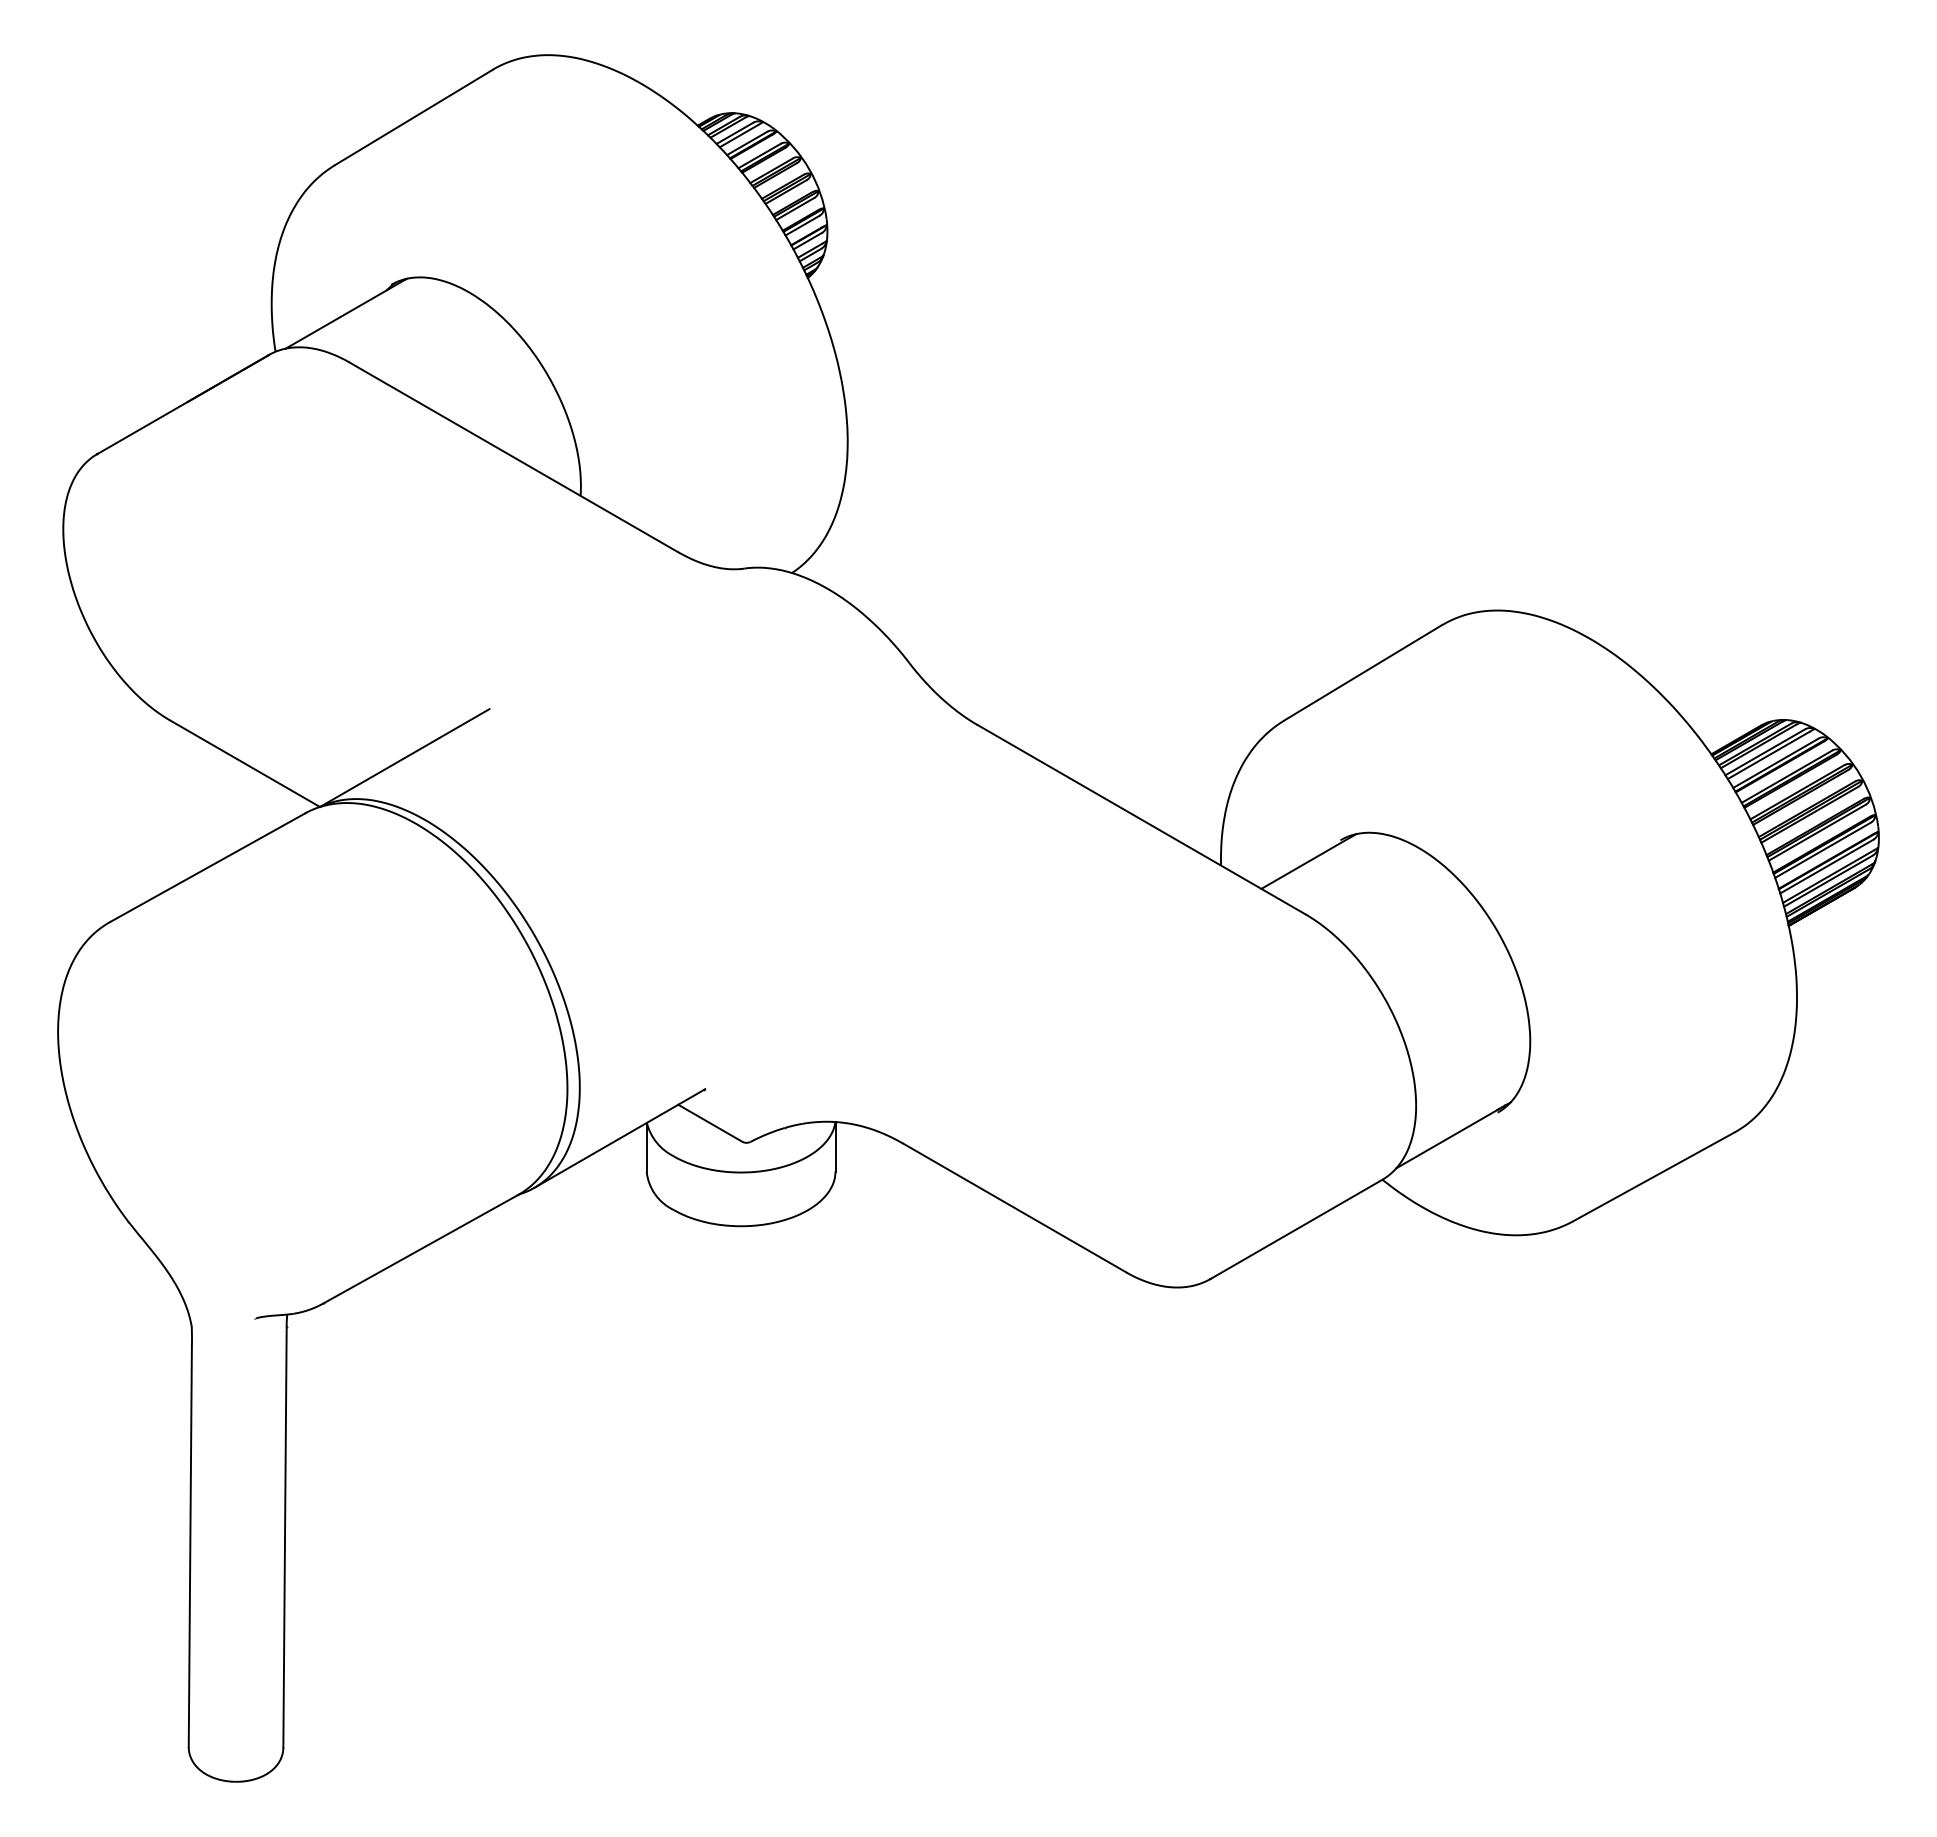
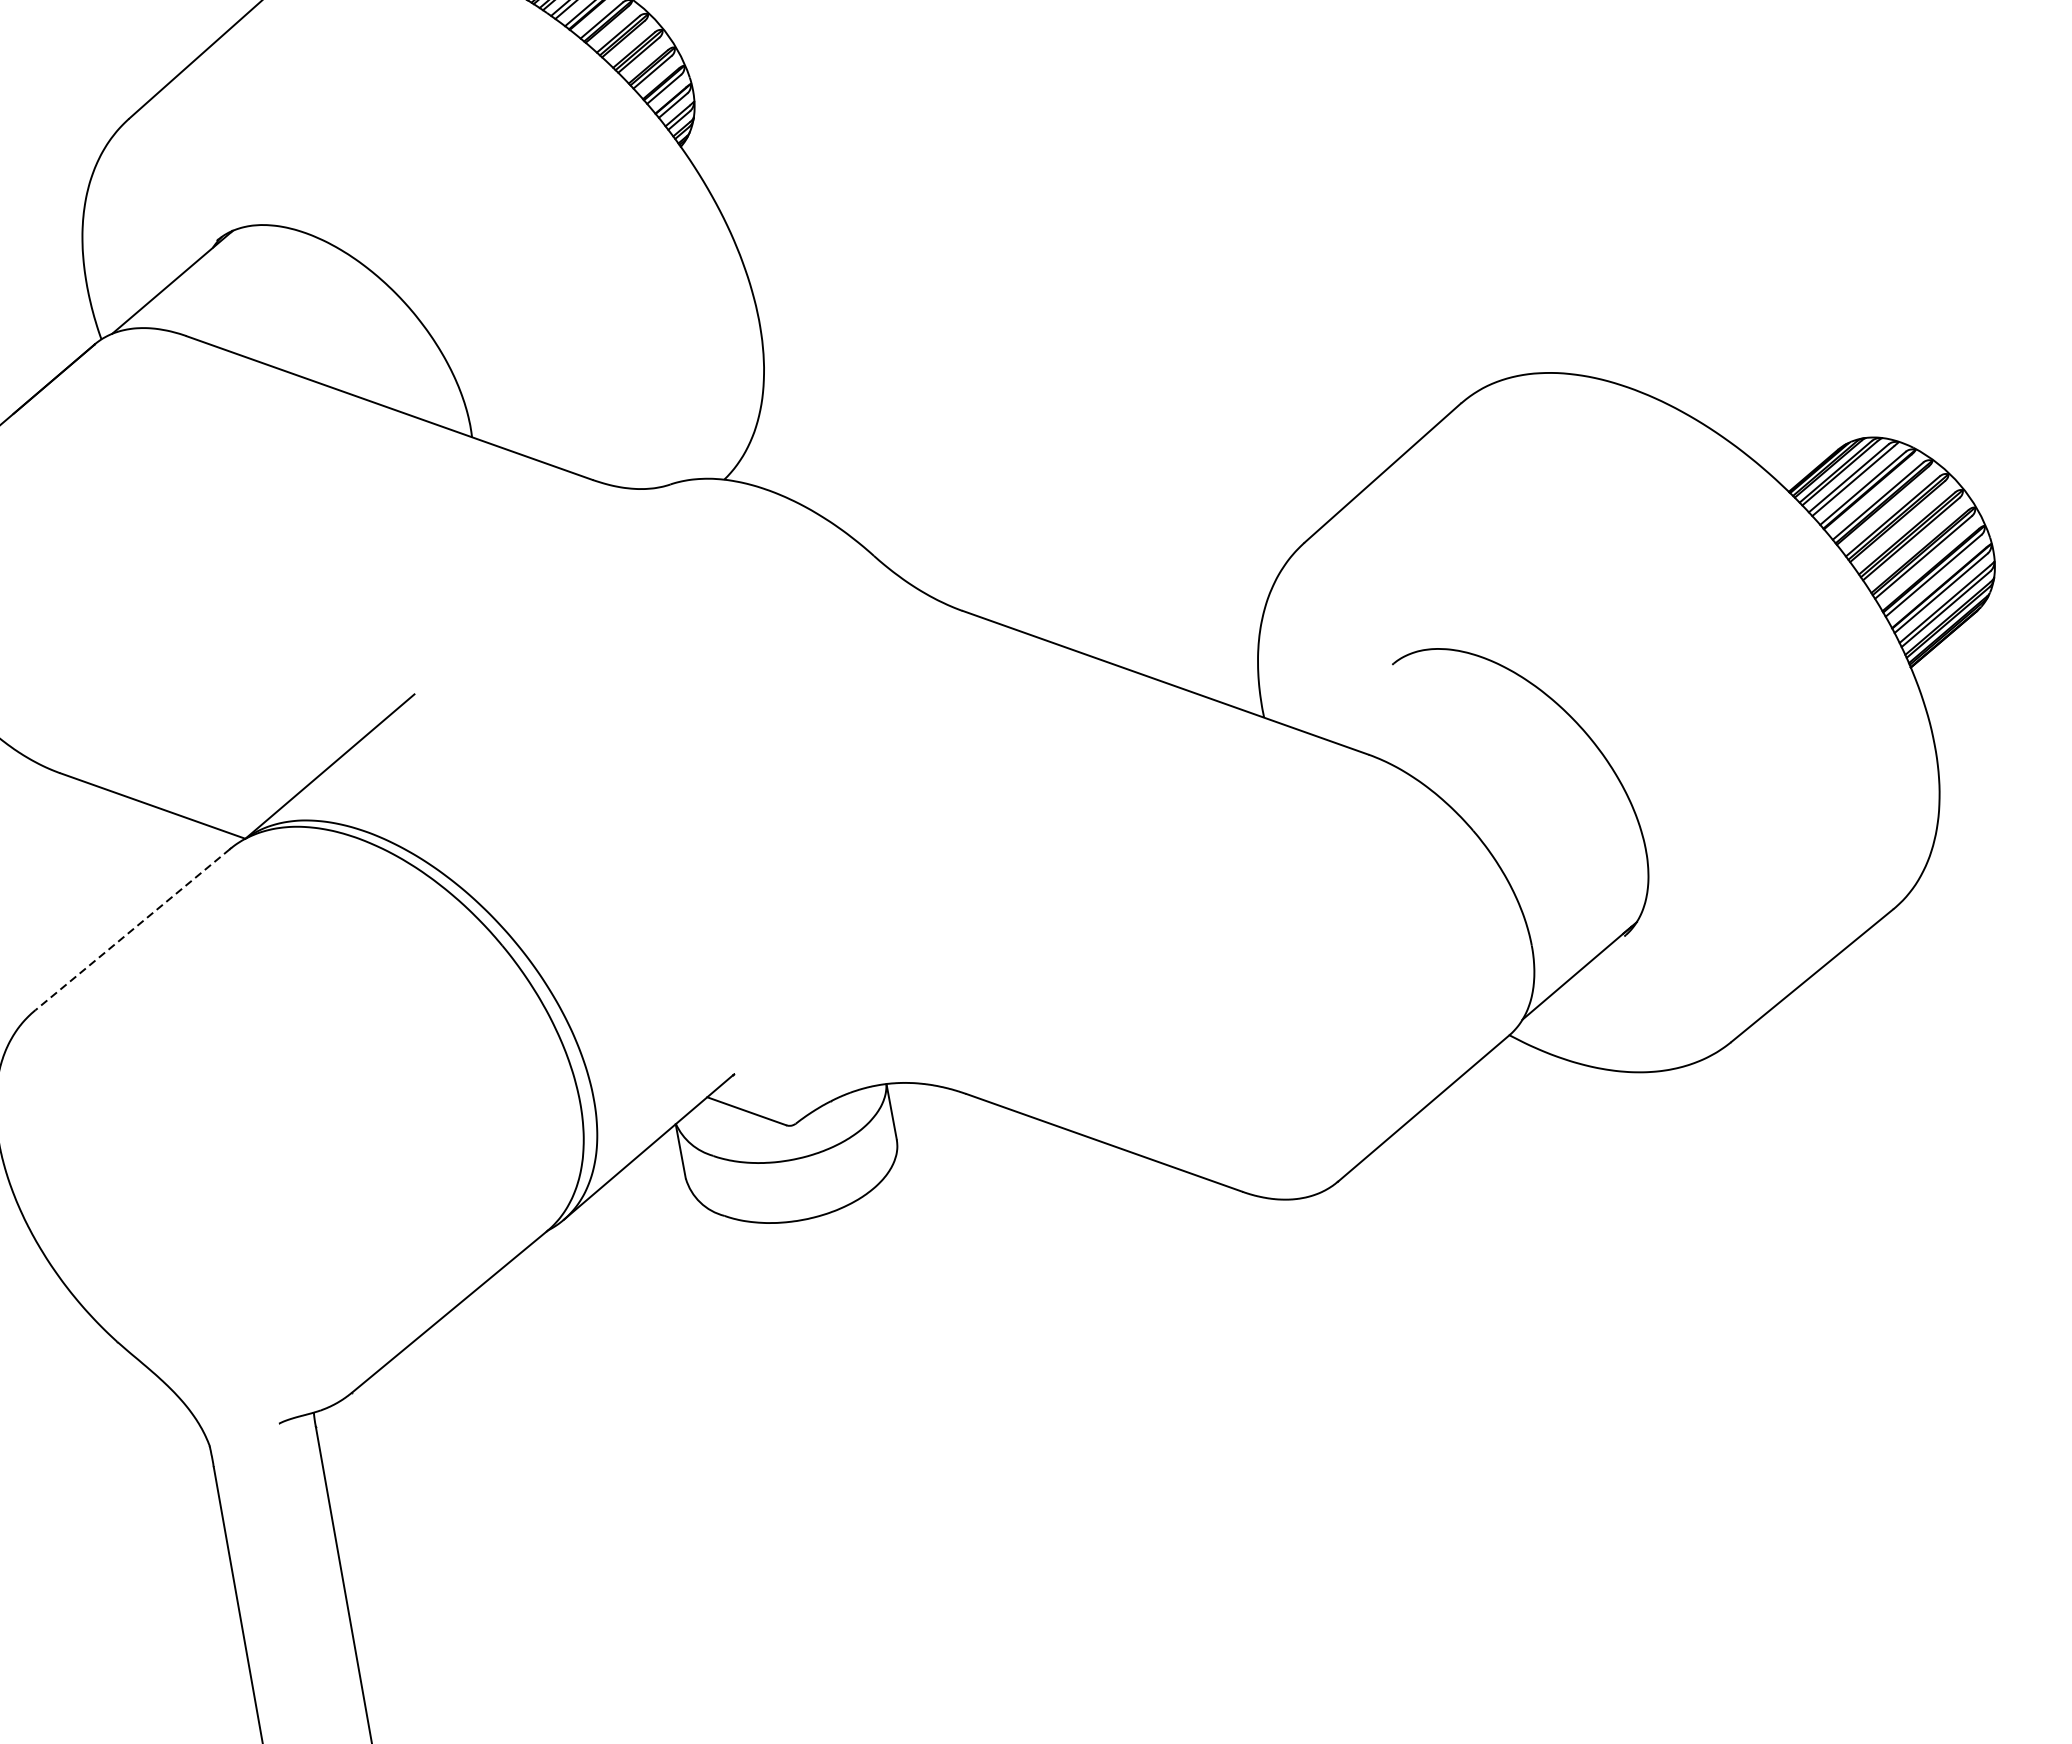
line: (1308, 861) -> (1360, 695), removed
line: (207, 867) -> (132, 929), solid -> dashed

